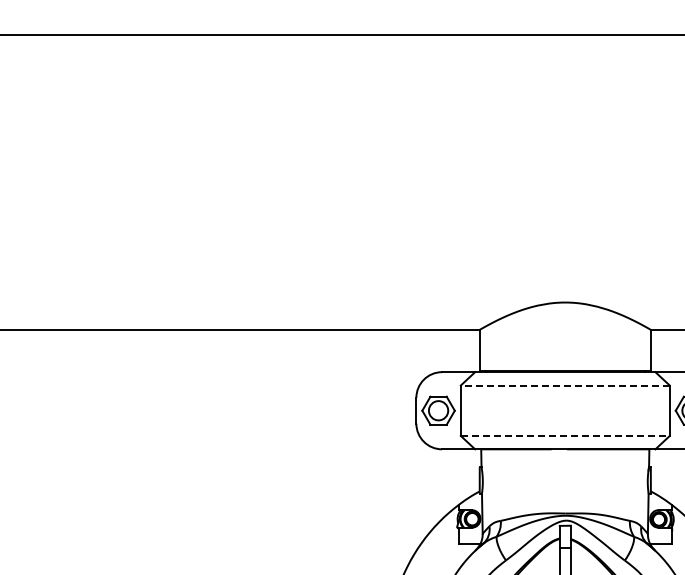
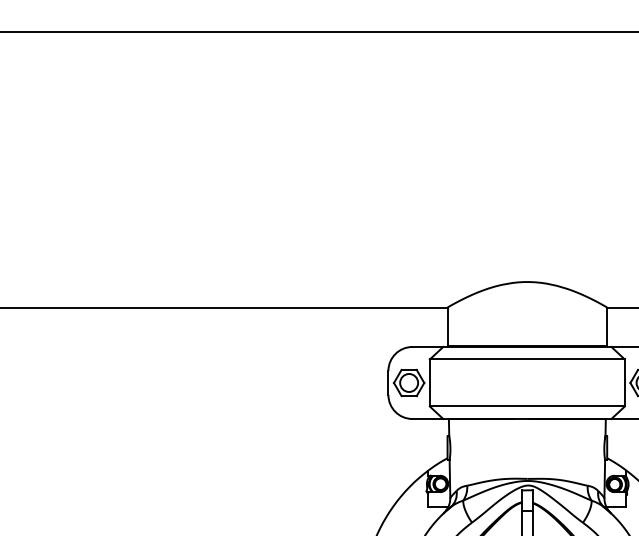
line: (564, 385) -> (526, 359), dashed -> solid
line: (565, 435) -> (527, 406), dashed -> solid

